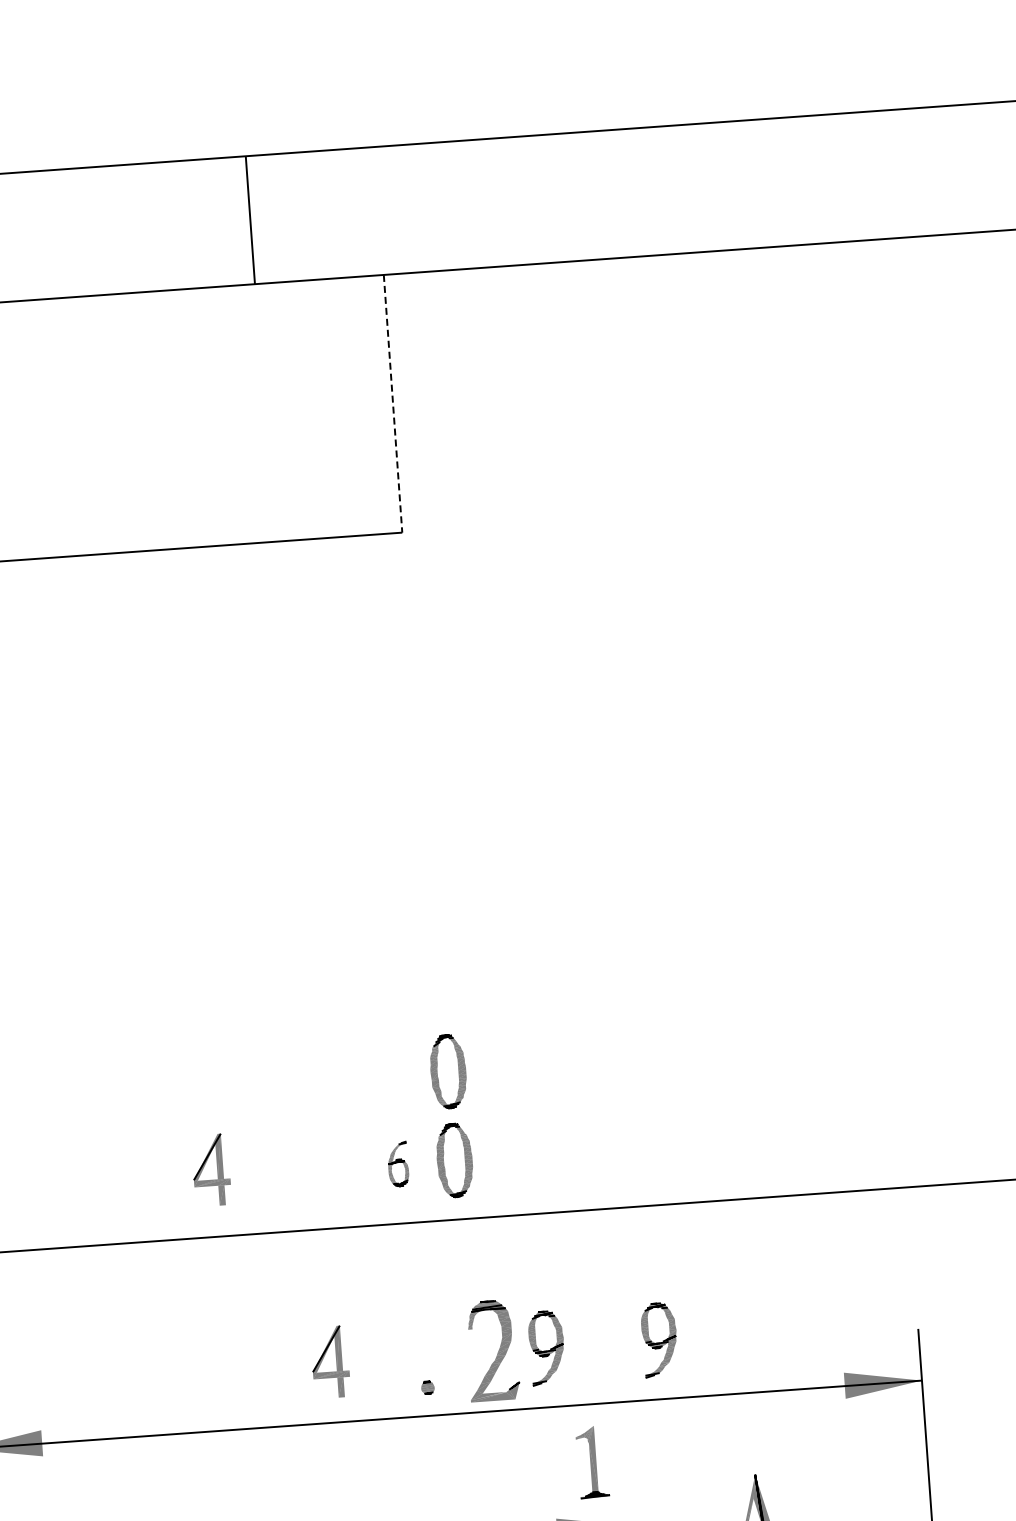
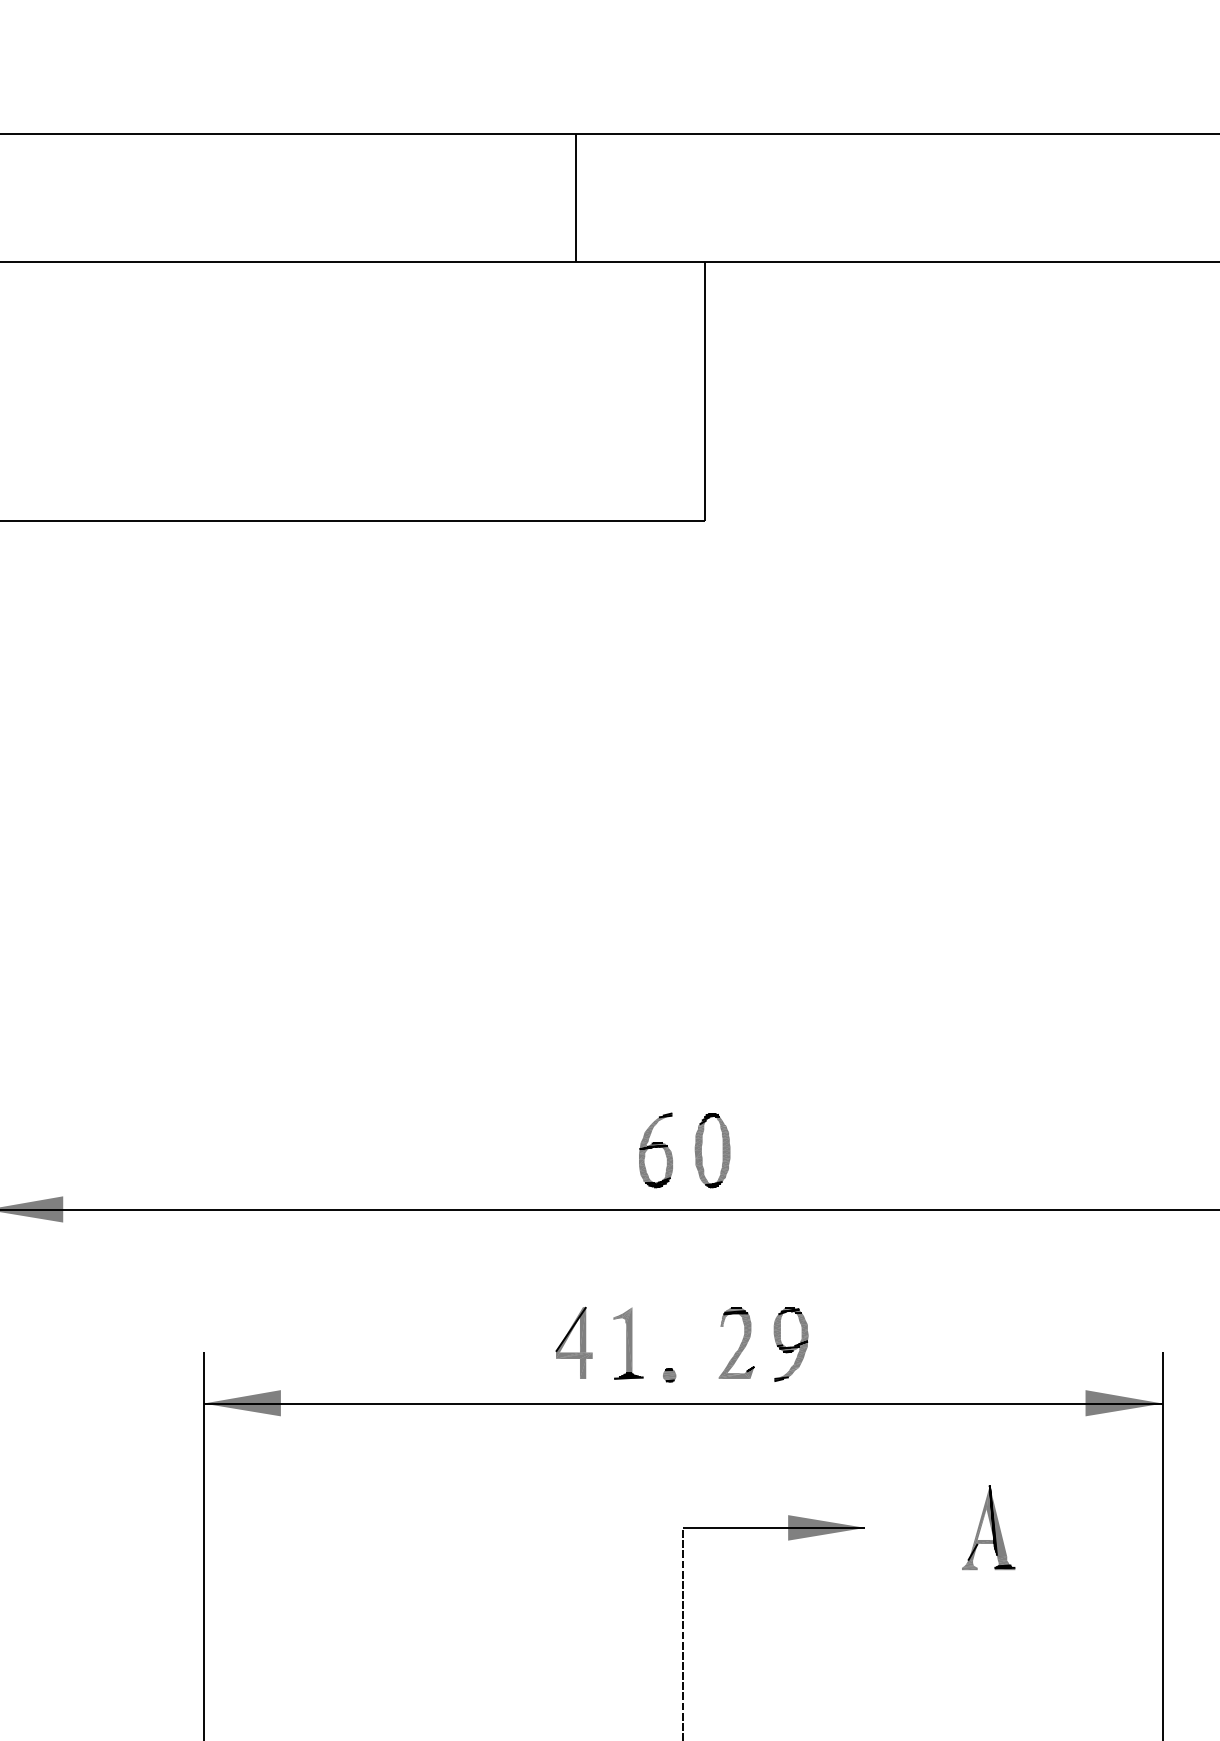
line: (393, 403) -> (705, 391), dashed -> solid
part: (448, 1071) -> (712, 1061), removed
part: (397, 1164) -> (655, 1150), size x1.67
part: (210, 1169) -> (468, 1142), removed
part: (659, 1340) -> (903, 1344), removed
part: (492, 1350) -> (736, 1342), size x0.71
part: (592, 1462) -> (628, 1343), moved

